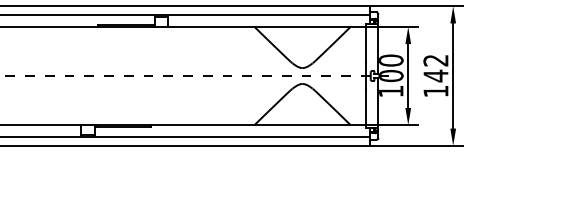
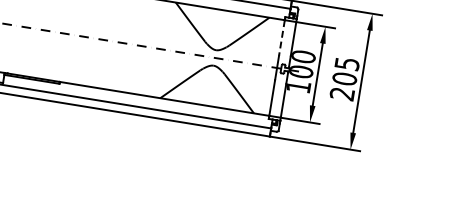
line: (366, 45) -> (281, 38), solid -> dashed
text: (435, 76) -> (344, 79), 142 -> 205

